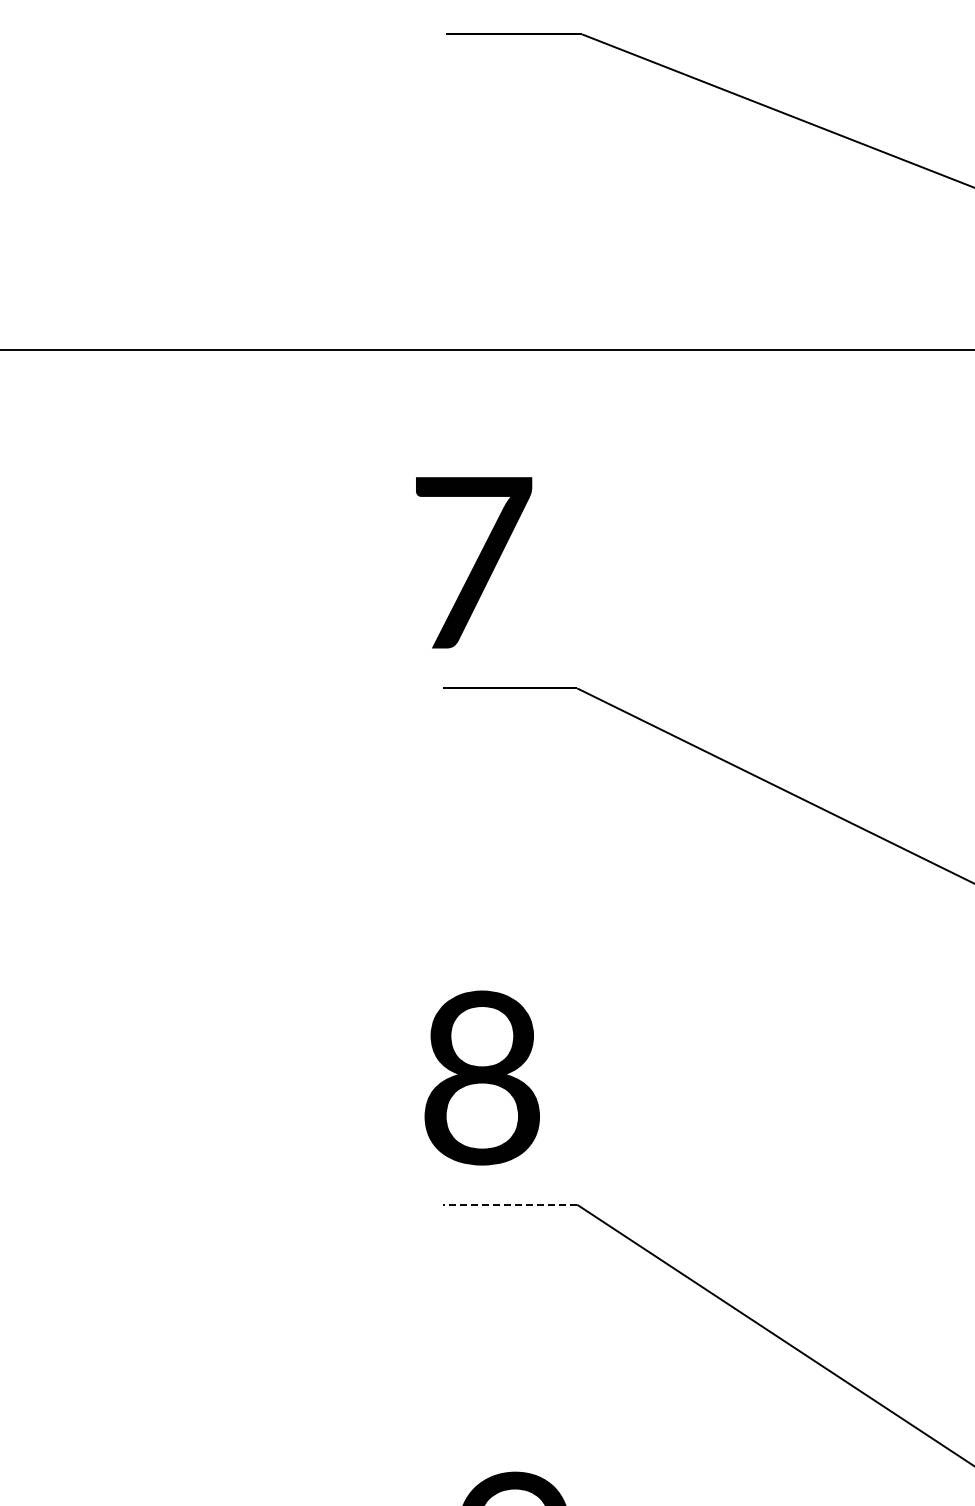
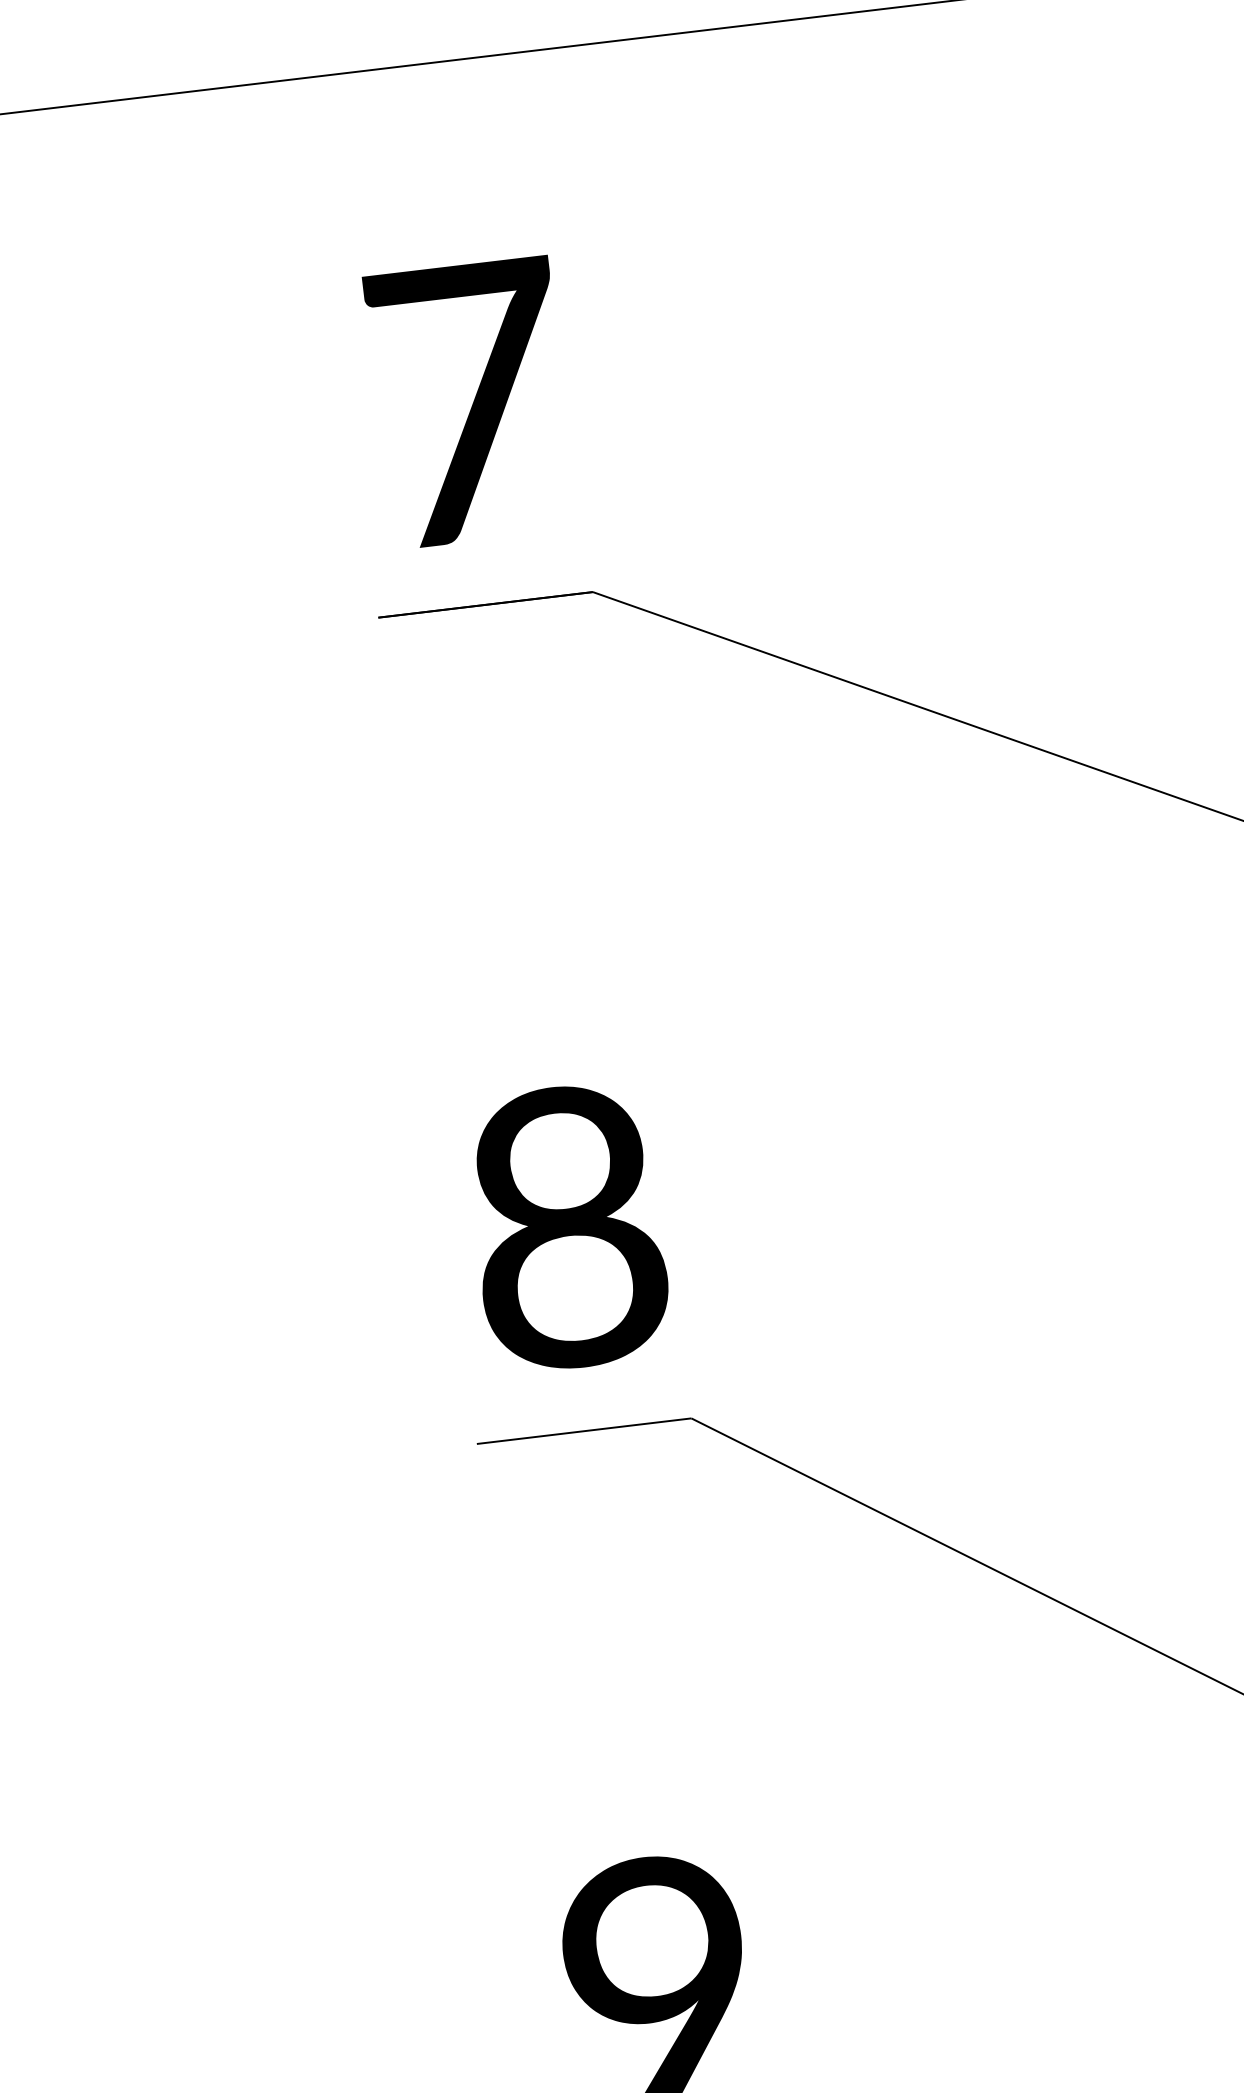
text: (474, 562) -> (471, 402), moved
text: (481, 1077) -> (566, 1226), moved
line: (509, 1204) -> (582, 1430), dashed -> solid

